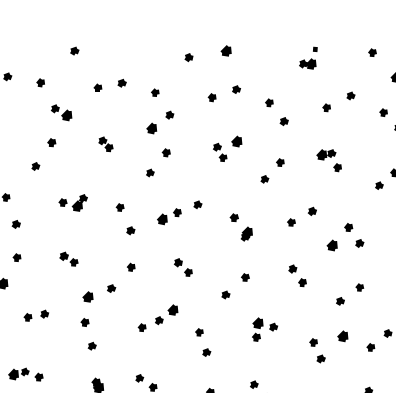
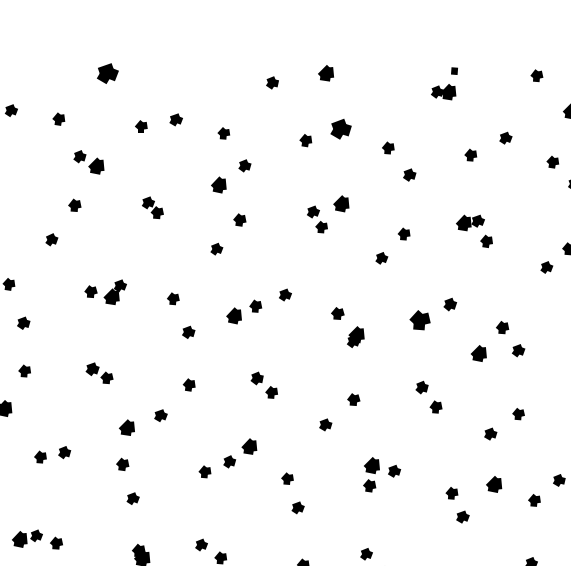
part: (74, 50) -> (107, 72), size x1.6
part: (236, 89) -> (340, 128), size x1.6
part: (291, 222) -> (420, 320), size x1.6

